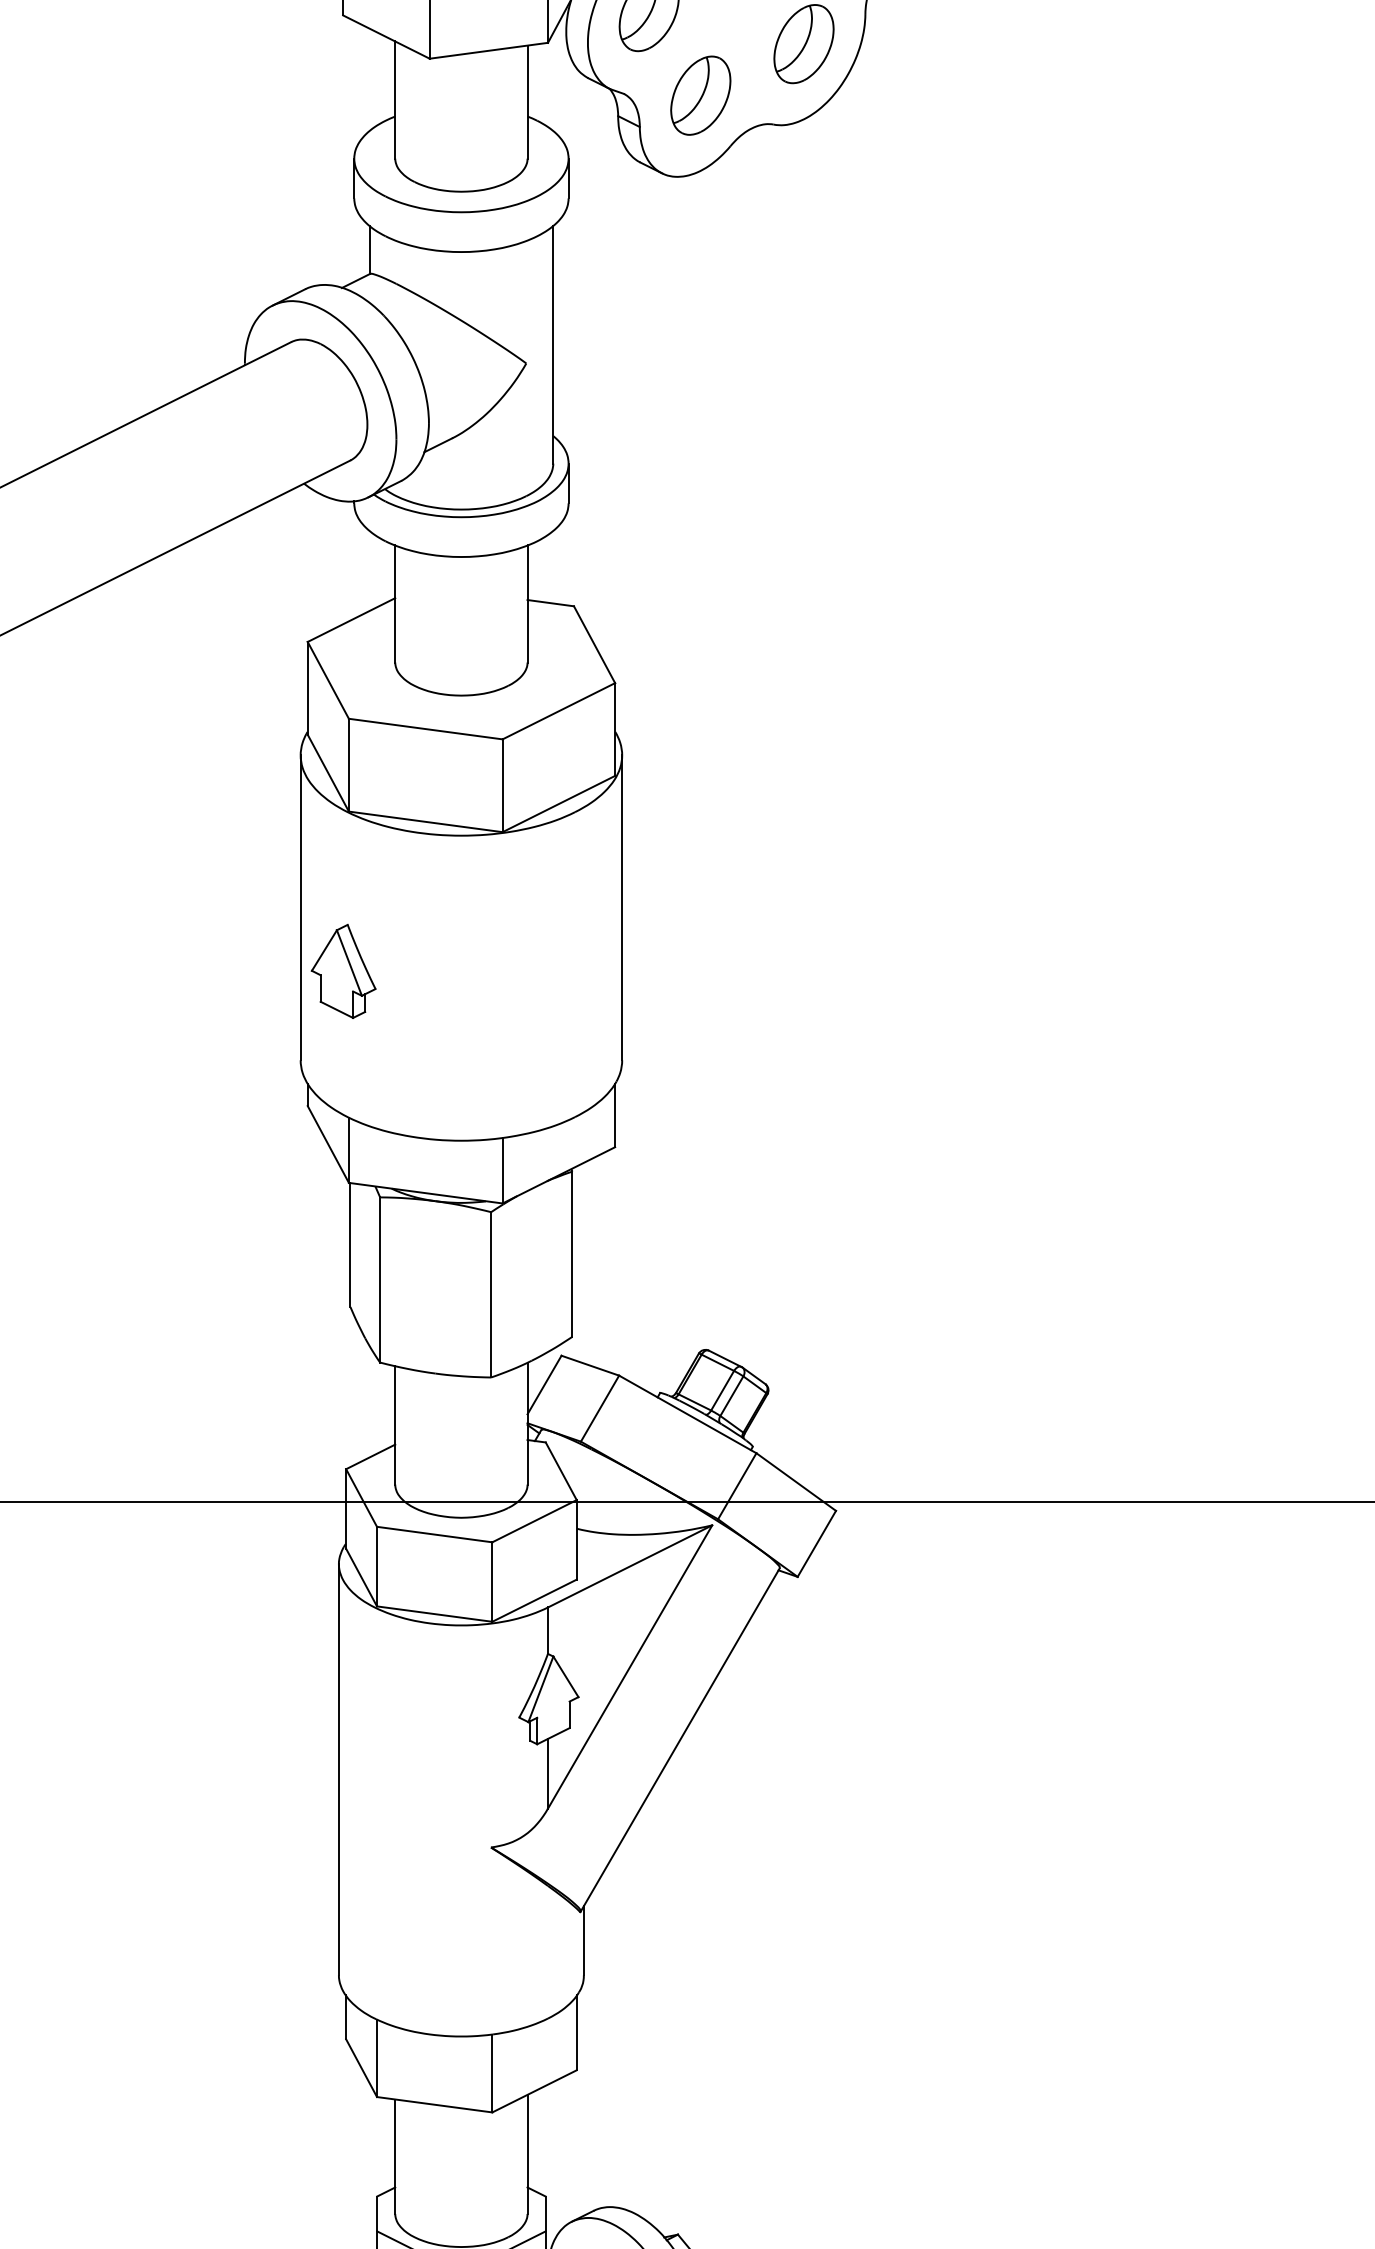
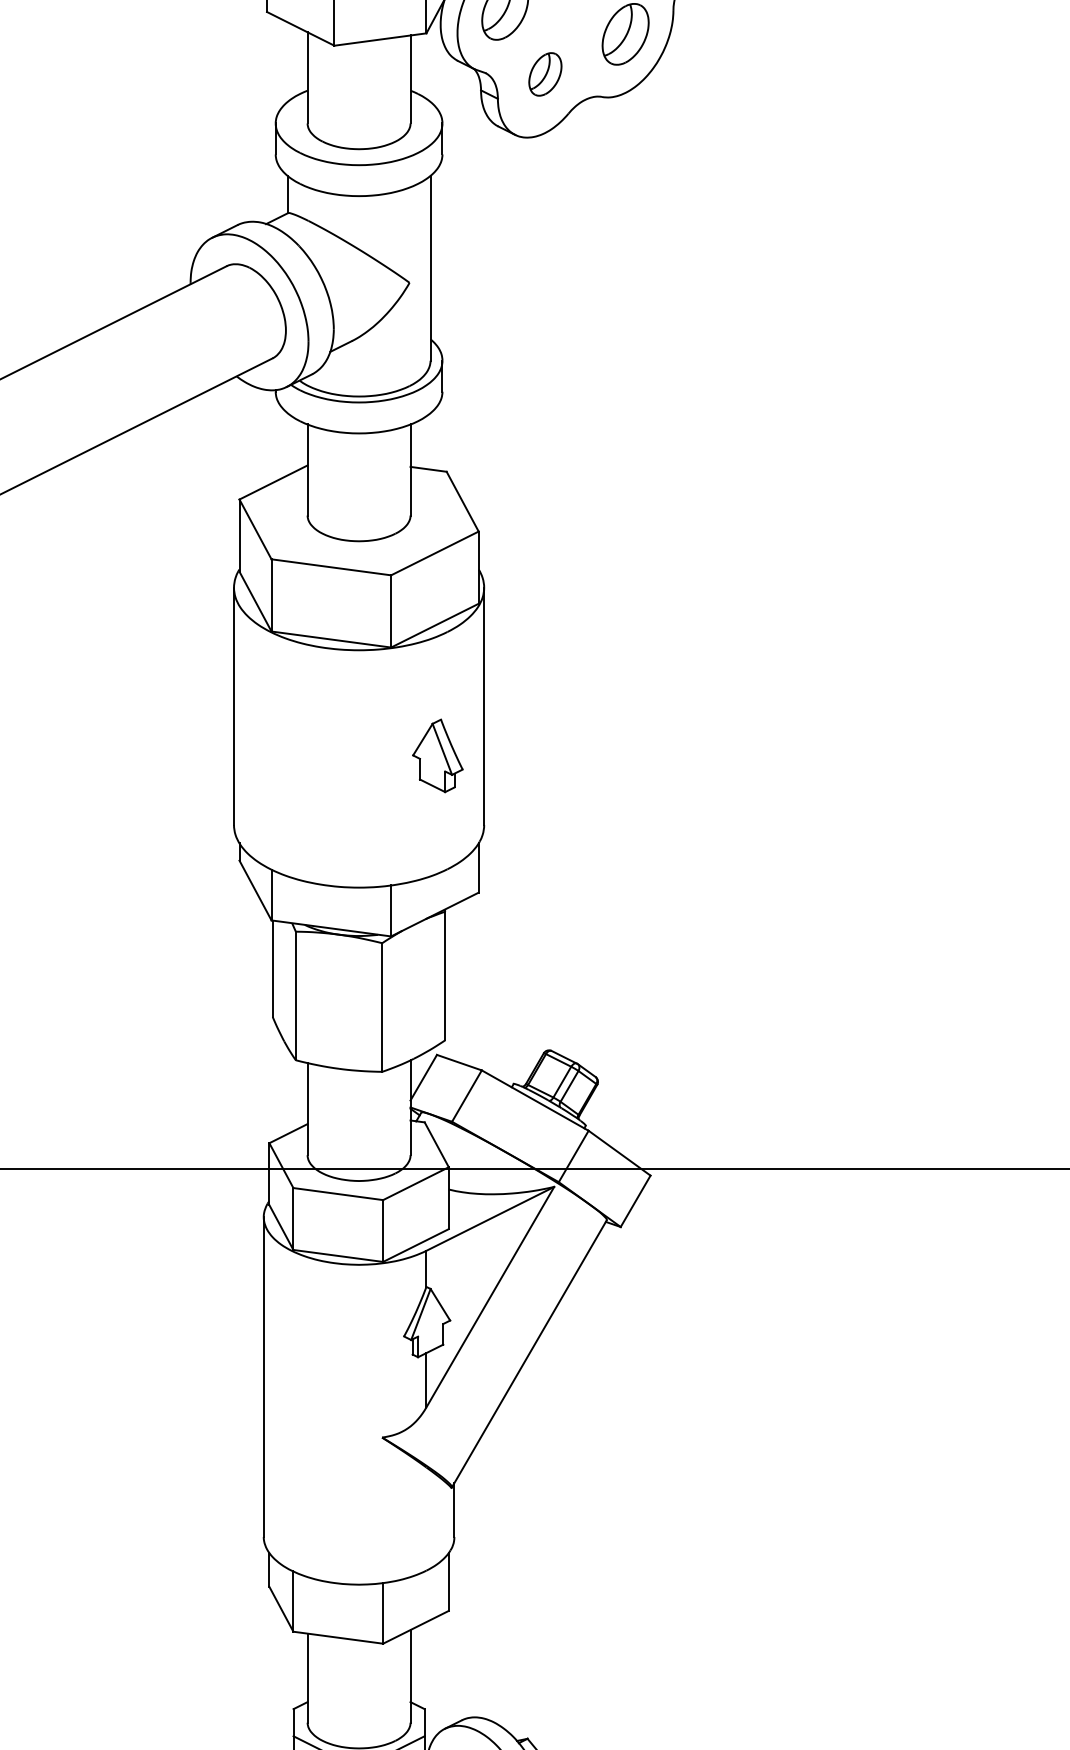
part: (700, 95) -> (545, 74), size x0.7
part: (343, 971) -> (437, 755), moved

